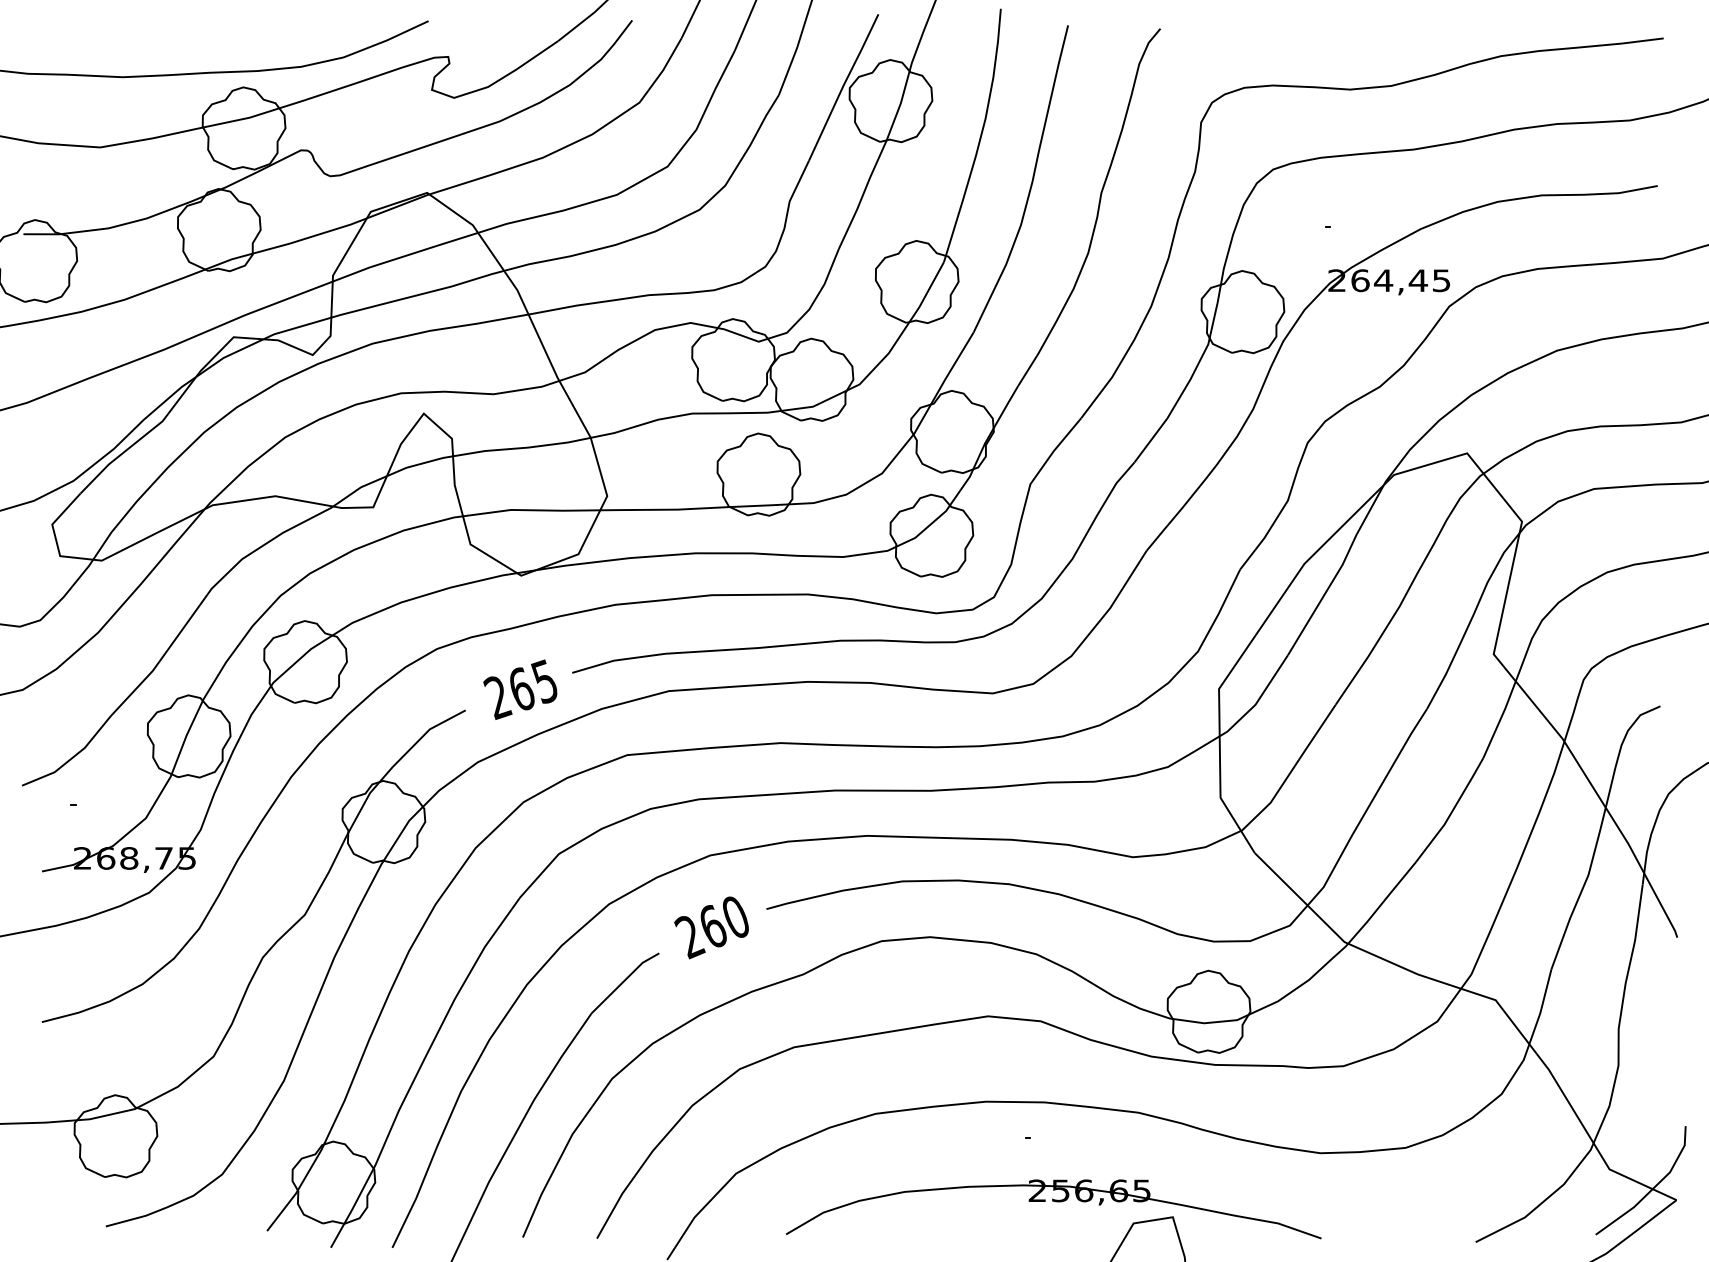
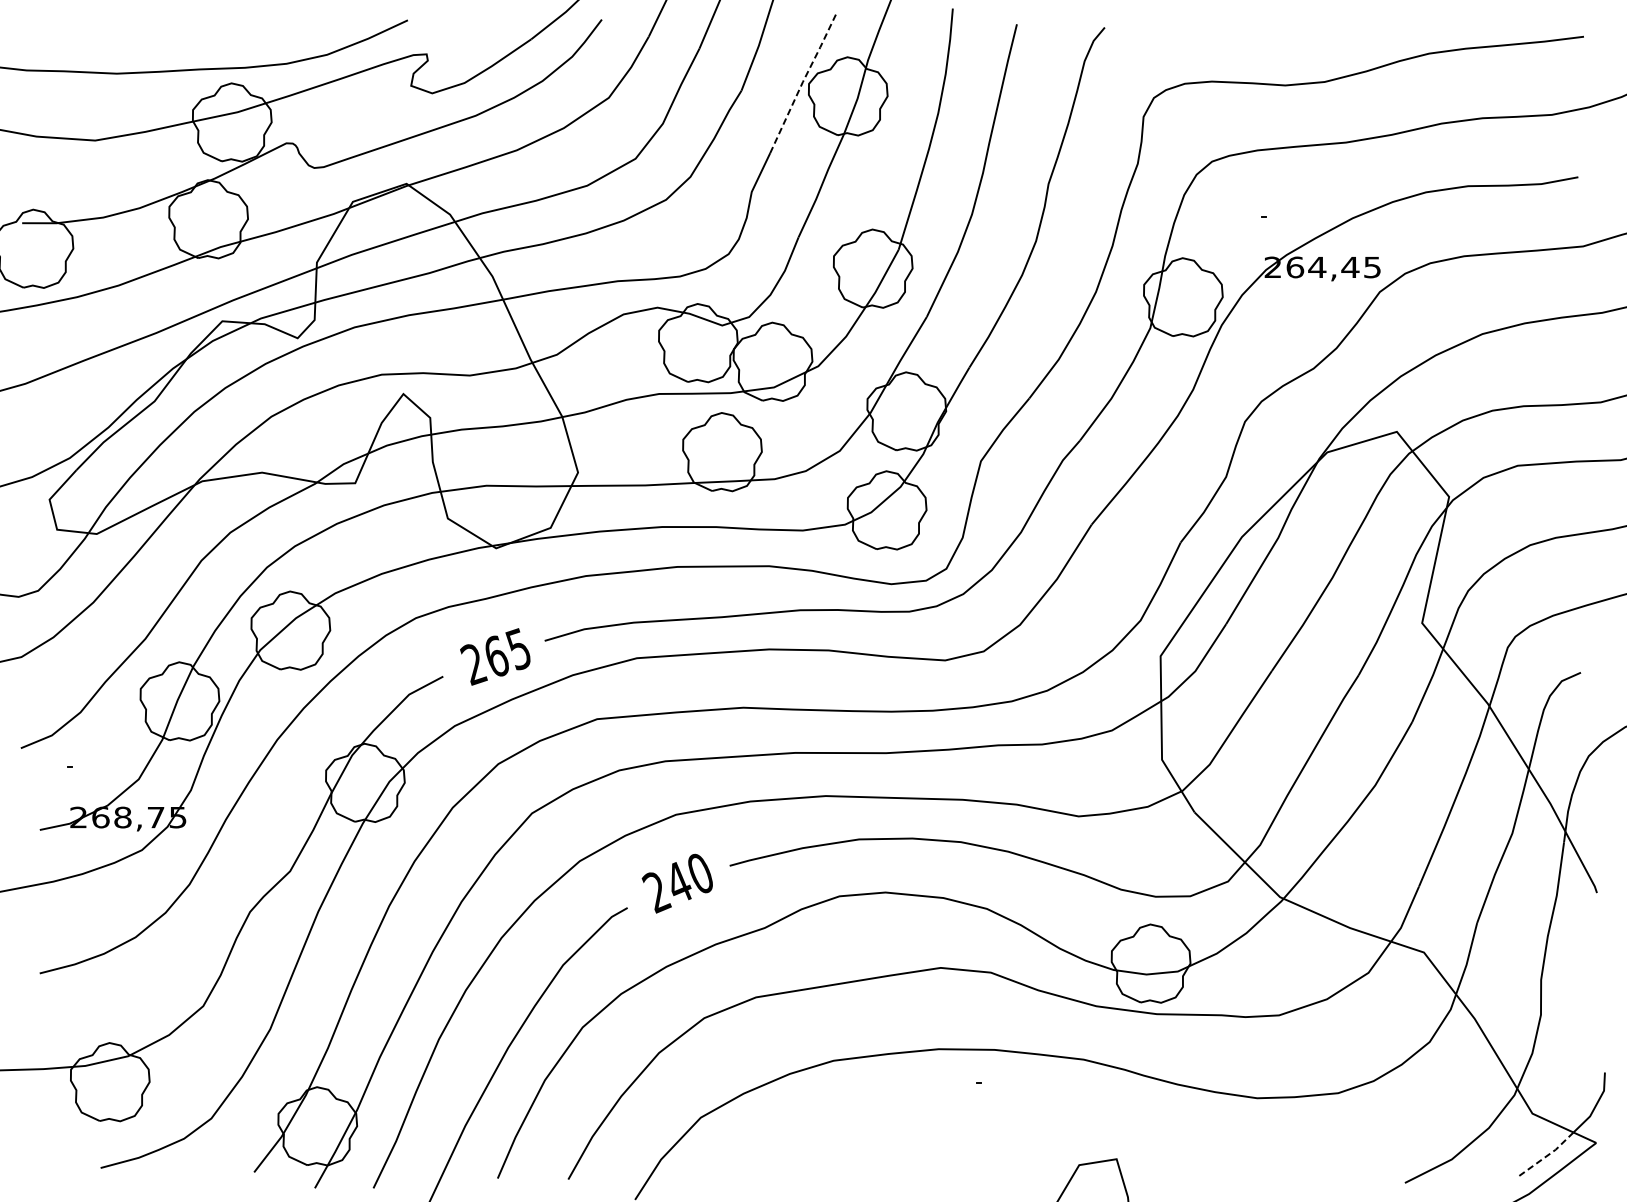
line: (843, 85) -> (803, 81), solid -> dashed
text: (713, 926) -> (679, 882), 260 -> 240
part: (1055, 1202) -> (1004, 1145), removed
line: (1626, 1213) -> (1548, 1155), solid -> dashed

